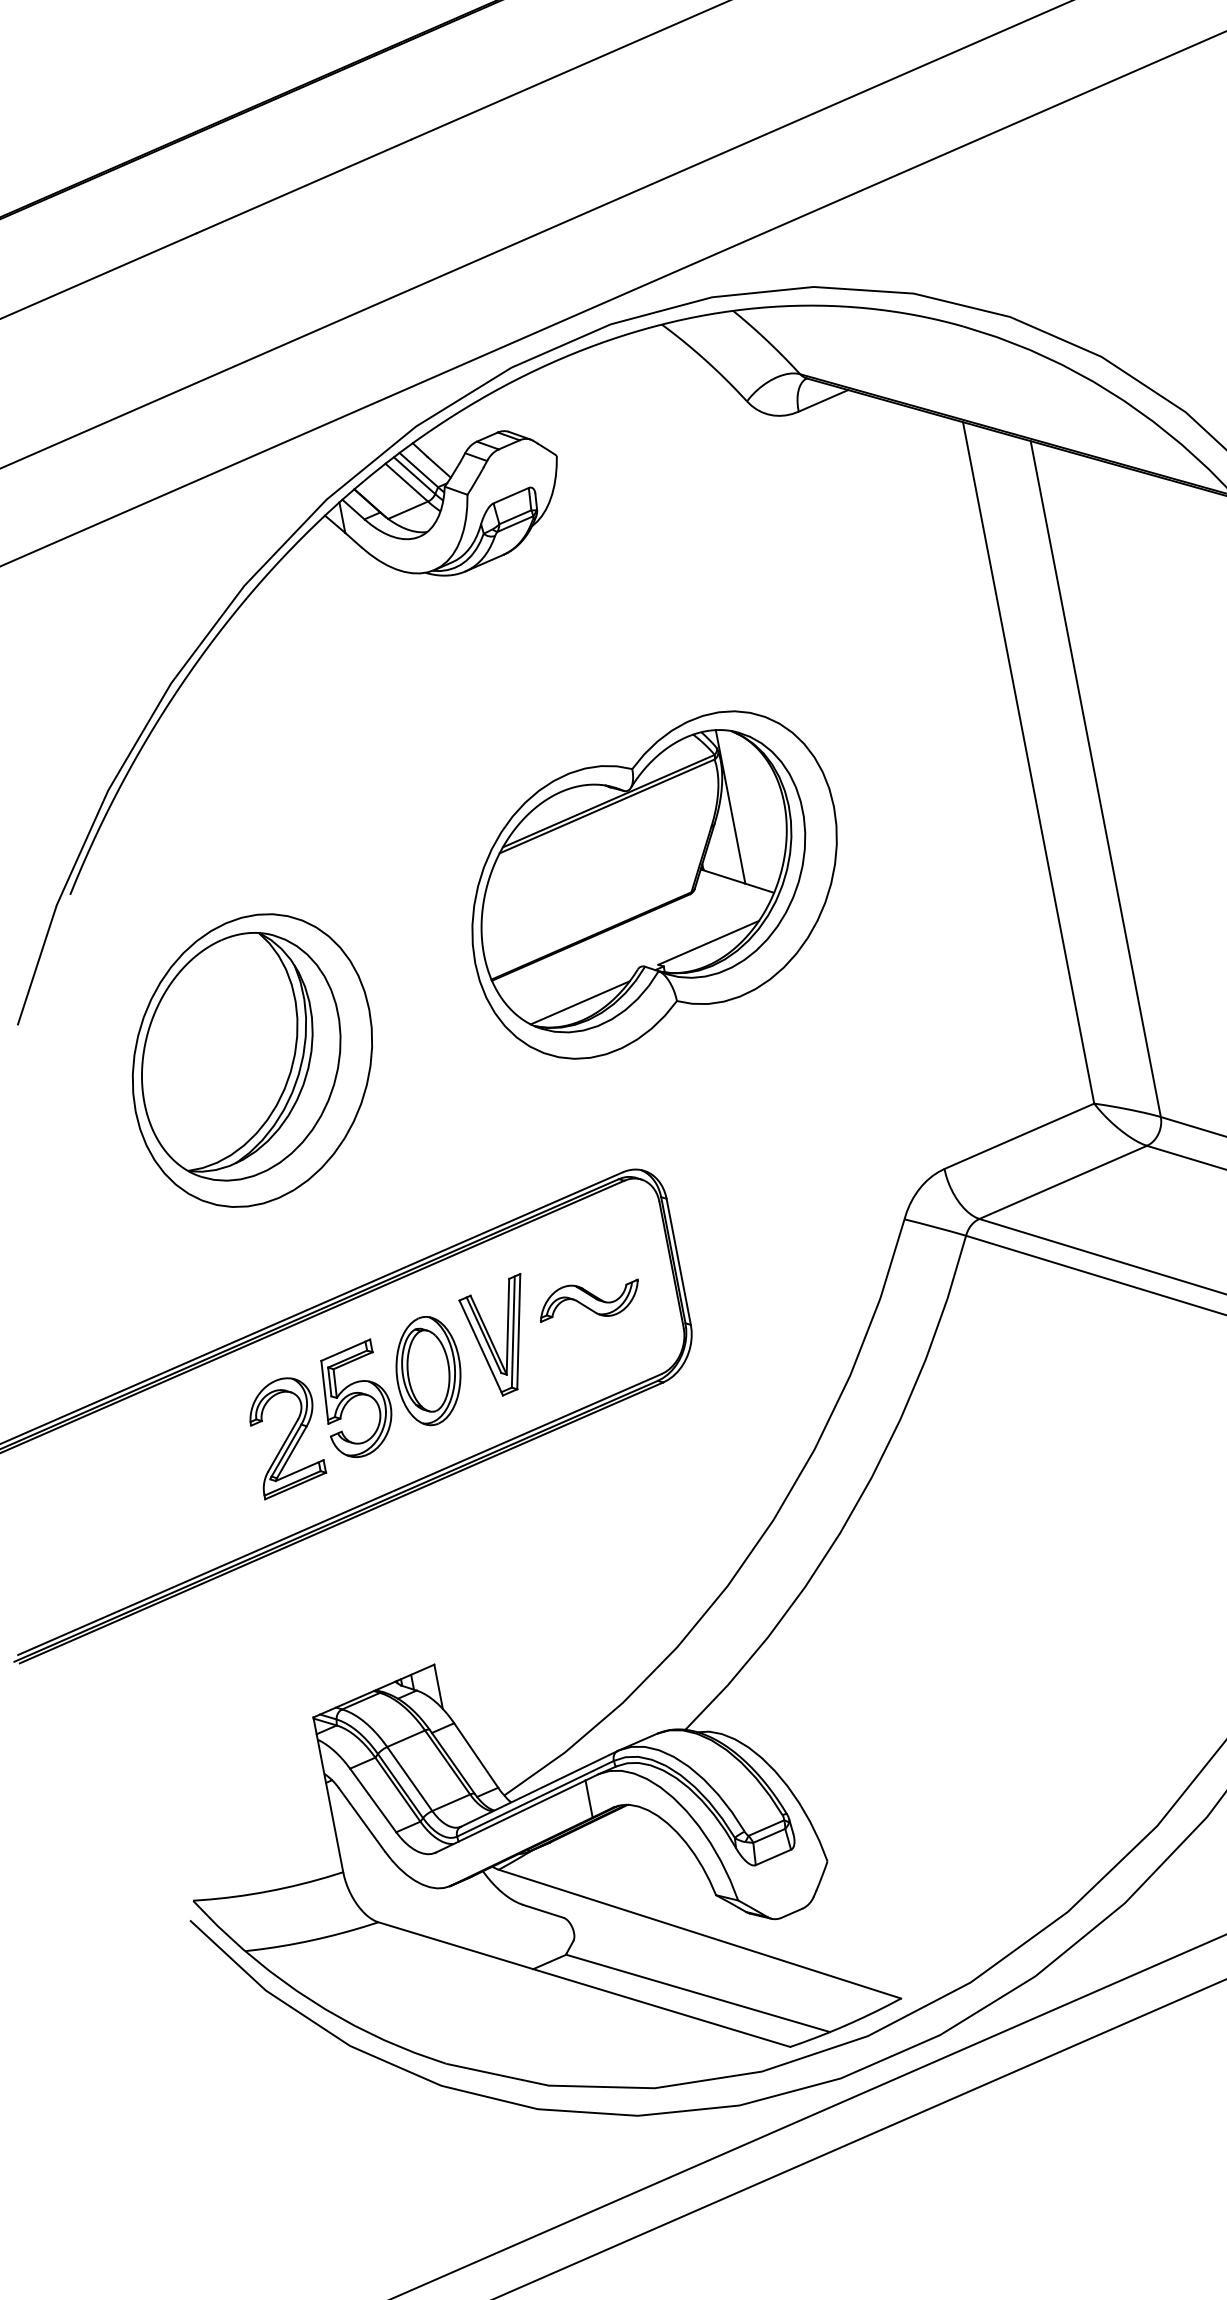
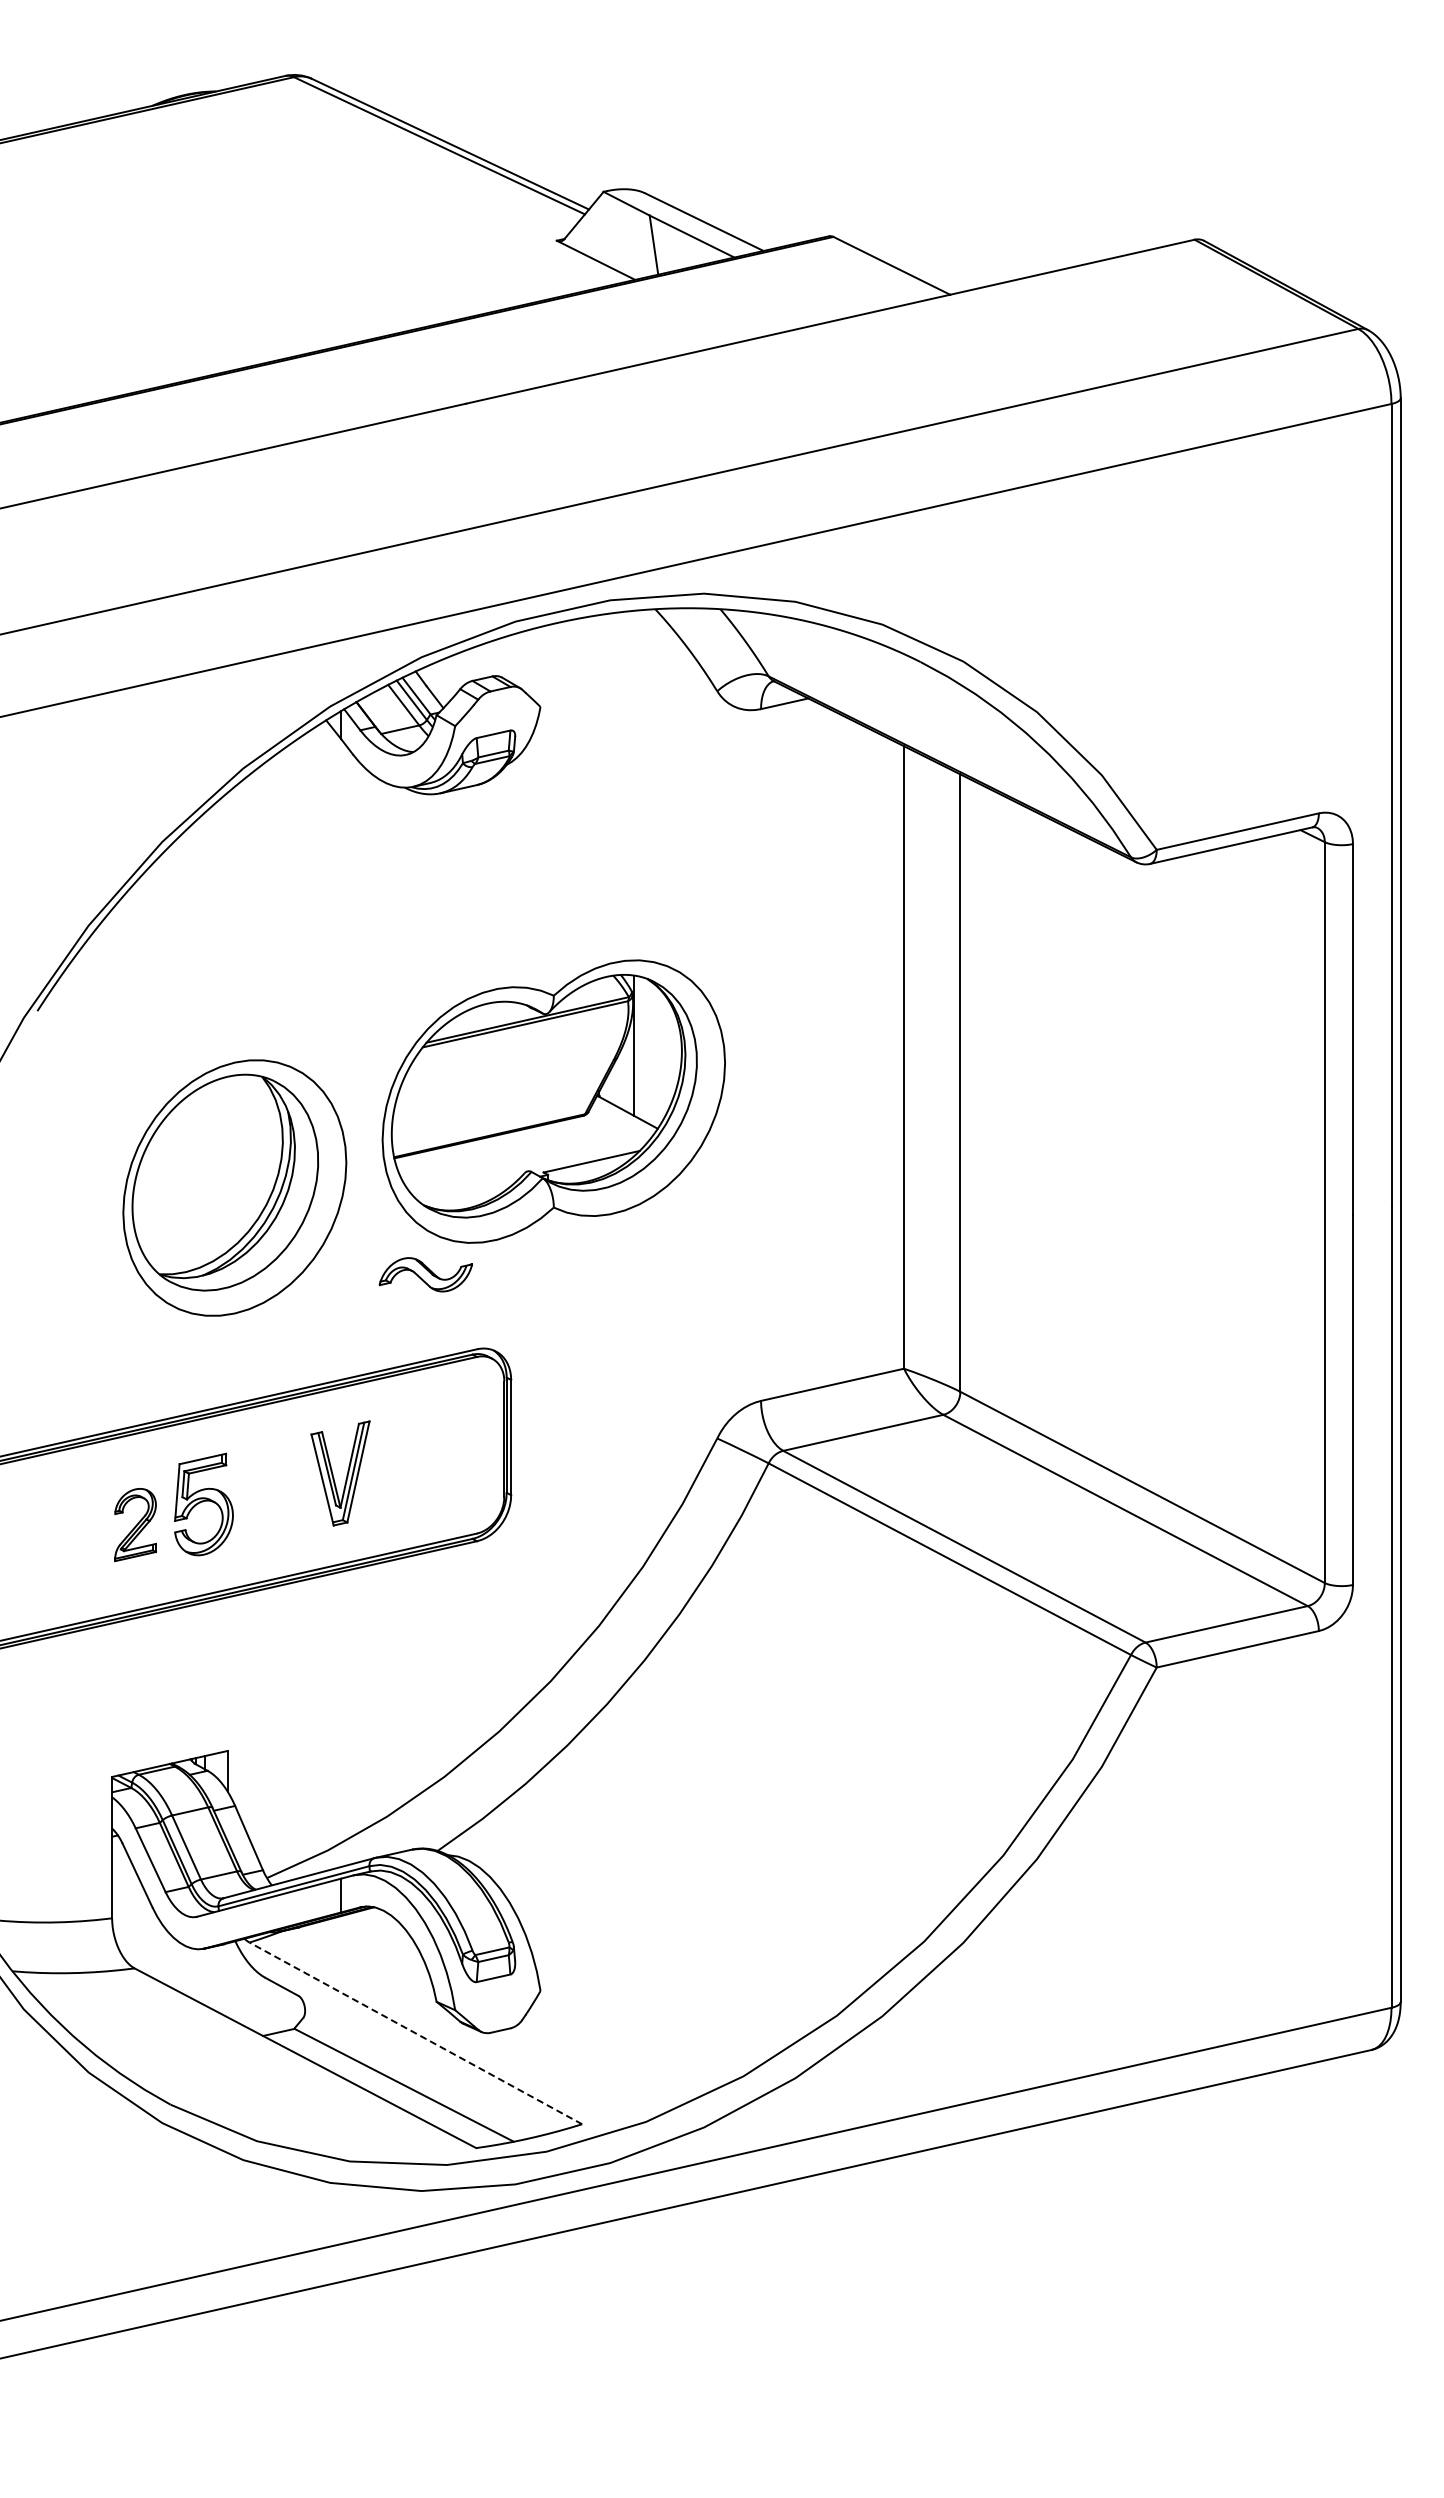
line: (580, 1002) -> (468, 1192), removed
part: (251, 1060) -> (234, 1187), moved
part: (588, 1300) -> (425, 1274), moved
part: (428, 1371) -> (272, 1491), removed
part: (285, 1436) -> (135, 1524), size x0.7
line: (699, 1934) -> (415, 2033), solid -> dashed

